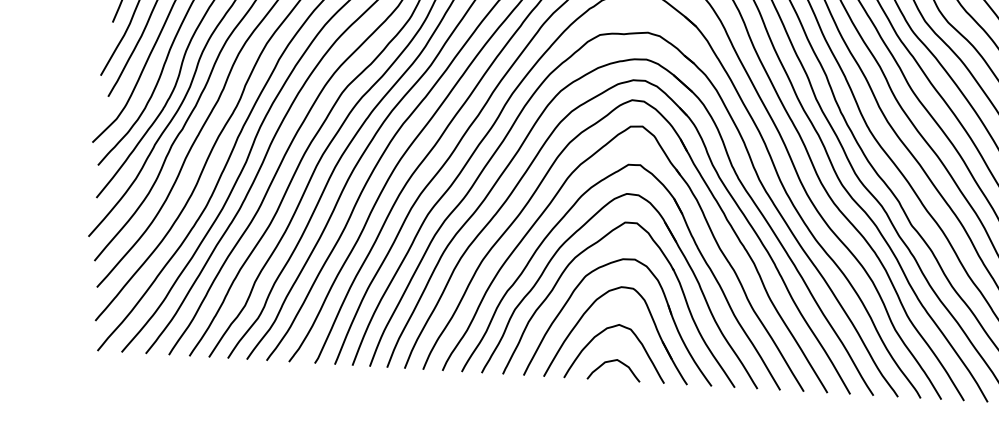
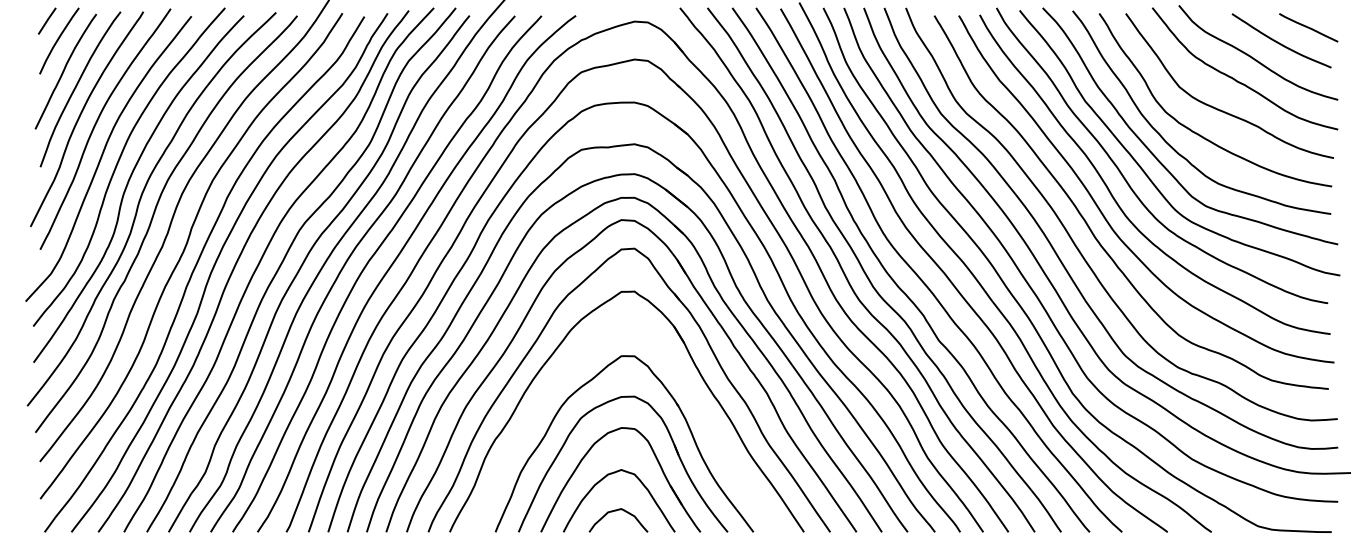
part: (681, 253) -> (685, 386), removed

